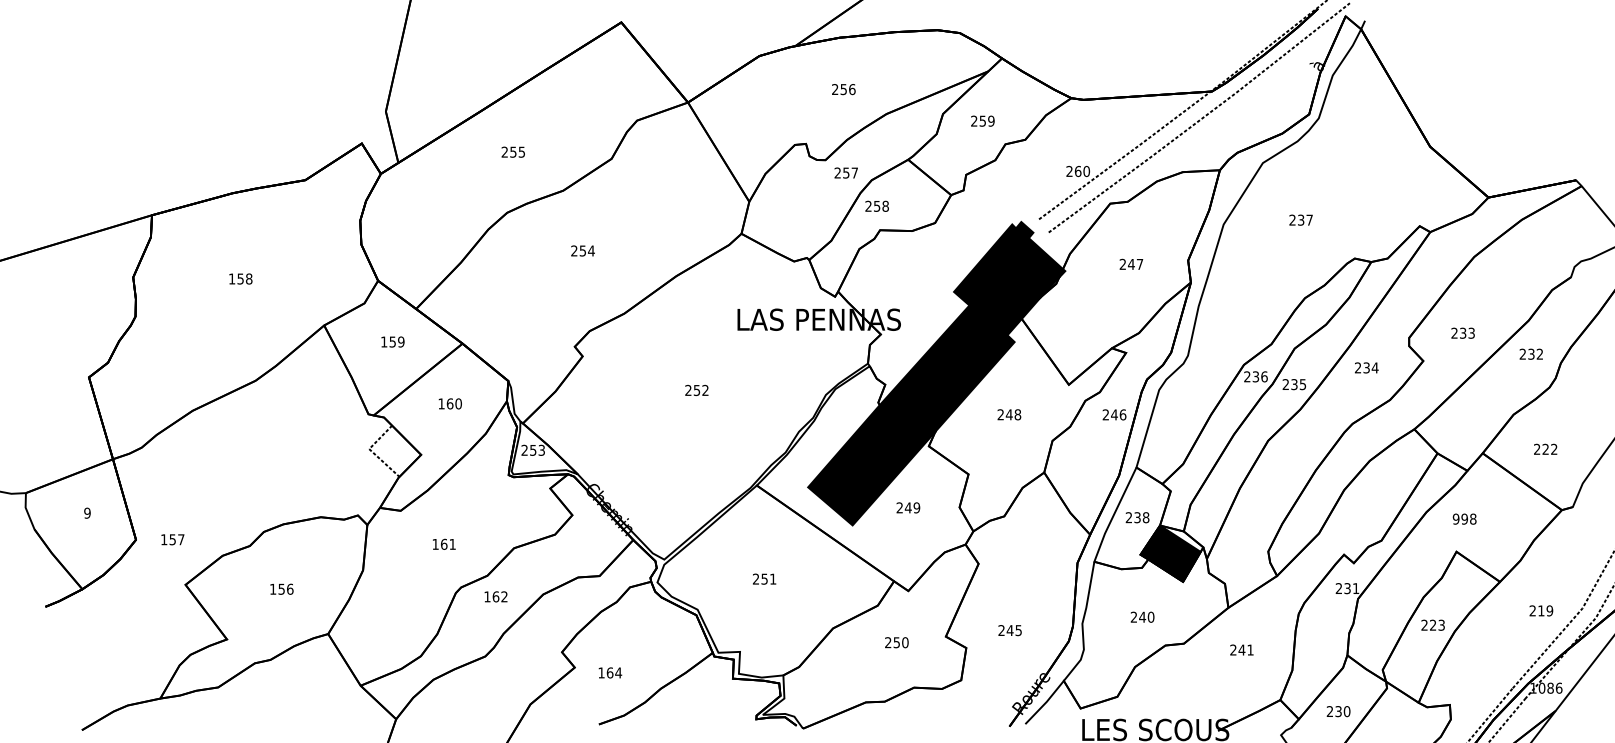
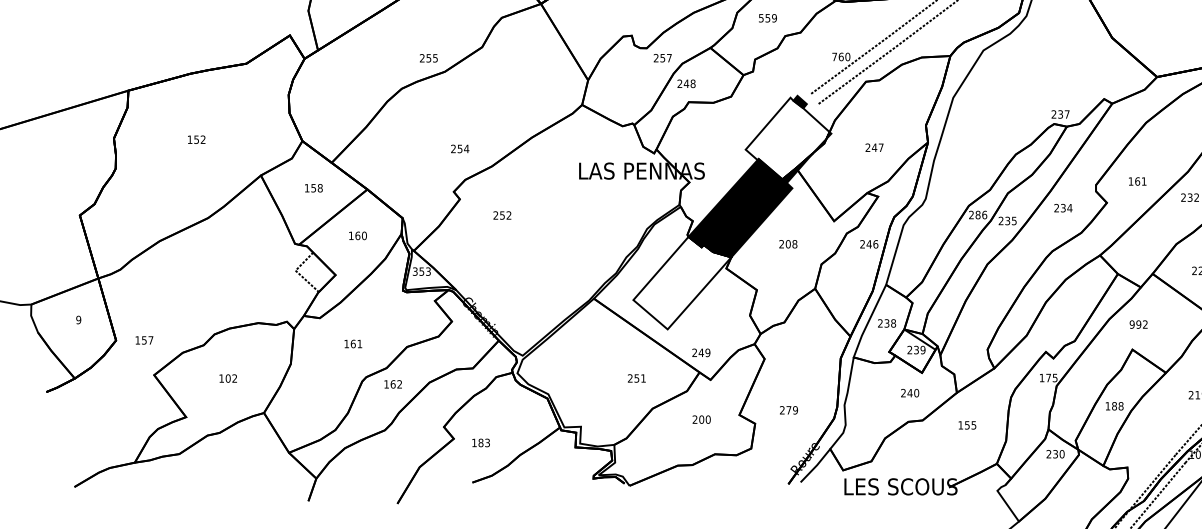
text: (974, 120) -> (761, 17), 259 -> 559
text: (512, 151) -> (428, 57), moved
text: (1069, 170) -> (834, 56), 260 -> 760
text: (876, 206) -> (686, 83), 258 -> 248
text: (1300, 219) -> (1060, 113), moved
text: (582, 250) -> (459, 148), moved
text: (1131, 263) -> (874, 147), moved
fill: (1008, 277) -> (787, 138), removed
text: (249, 278) -> (203, 139), 158 -> 152
text: (1462, 332) -> (1137, 180), 233 -> 161
text: (401, 341) -> (320, 187), 159 -> 158
text: (1255, 376) -> (977, 214), 236 -> 286
text: (696, 389) -> (502, 214), moved
text: (1008, 414) -> (787, 244), 248 -> 208
text: (524, 450) -> (415, 271), 253 -> 353
fill: (871, 465) -> (682, 283), removed
text: (908, 507) -> (701, 352), moved
text: (1473, 518) -> (1145, 324), 998 -> 992
fill: (1170, 553) -> (912, 351), removed
text: (764, 578) -> (636, 377), moved
text: (285, 588) -> (231, 377), 156 -> 102
text: (1347, 588) -> (1048, 377), 231 -> 175
text: (1142, 616) -> (910, 392), moved
text: (1432, 624) -> (1114, 405), 223 -> 188
text: (1013, 630) -> (791, 410), 245 -> 279
text: (896, 642) -> (701, 419), 250 -> 200
text: (1241, 649) -> (966, 424), 241 -> 155
text: (614, 672) -> (484, 442), 164 -> 183
text: (1338, 711) -> (1055, 454), moved

